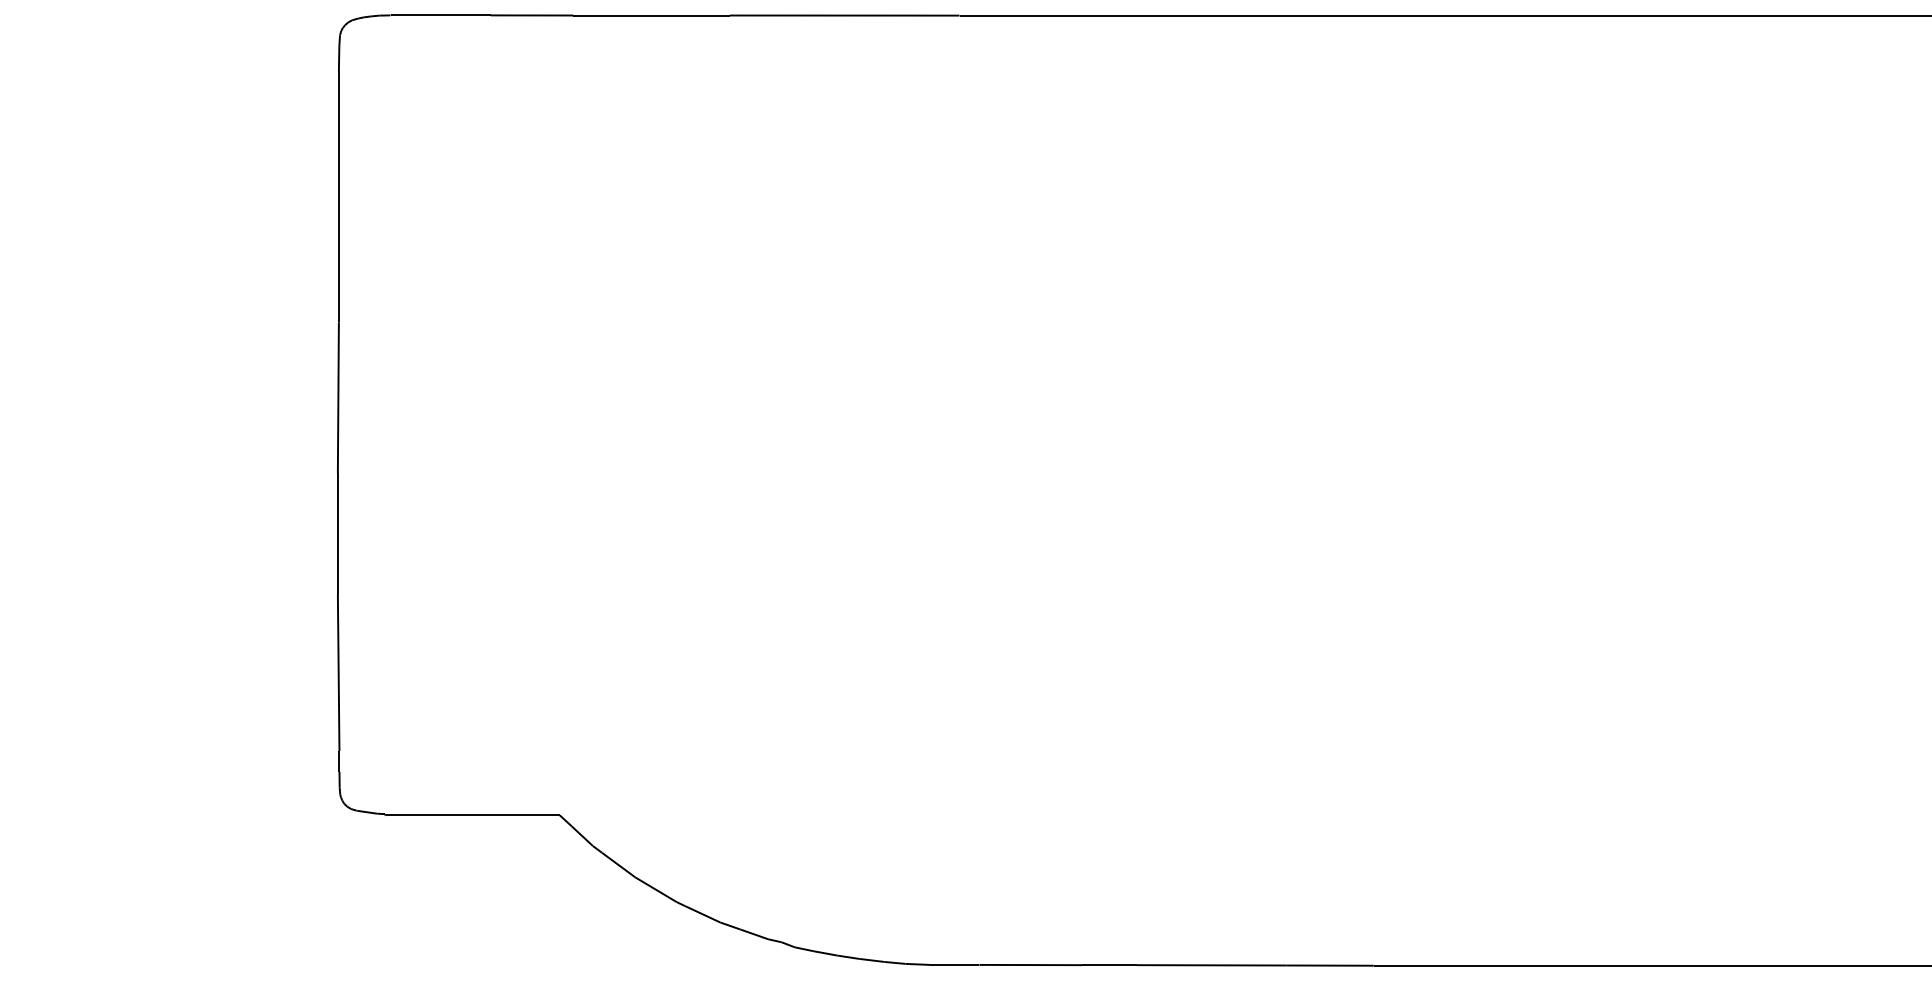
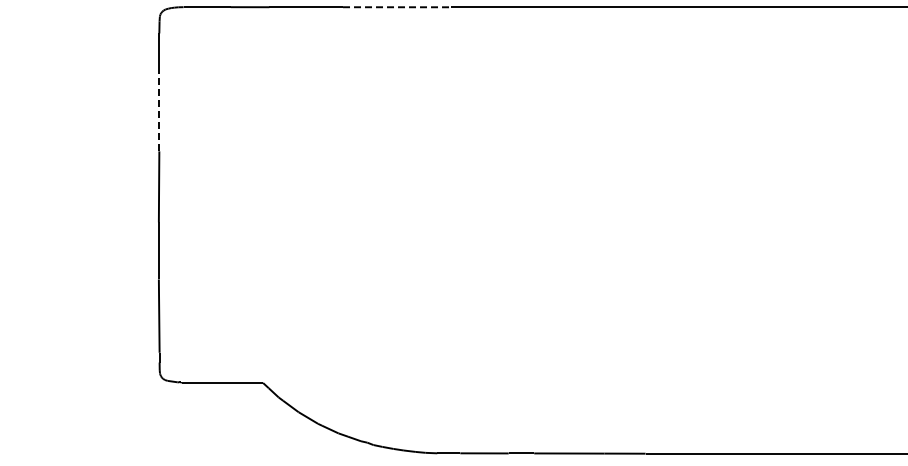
line: (843, 16) -> (396, 7), solid -> dashed
line: (339, 239) -> (159, 112), solid -> dashed

